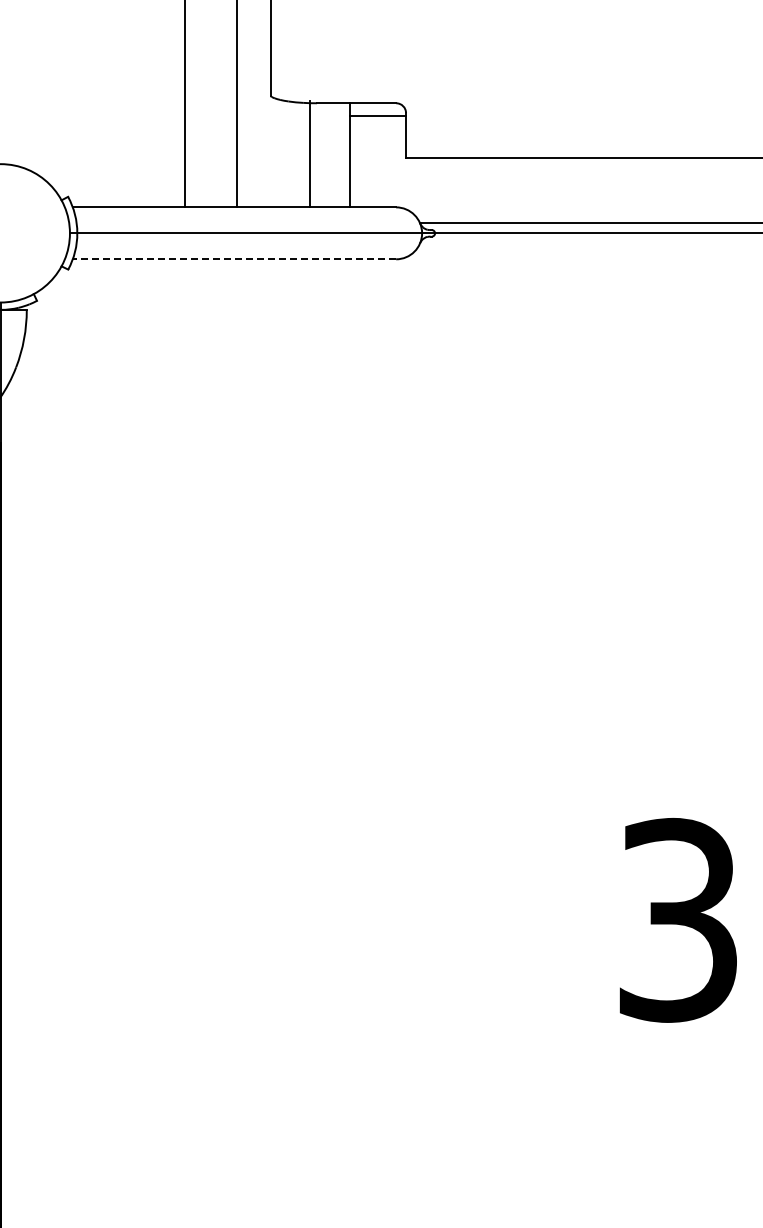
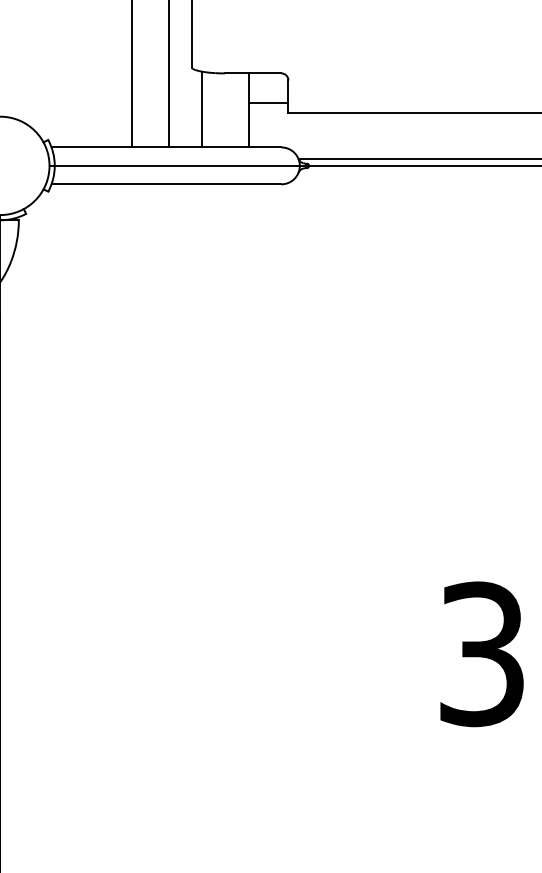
line: (377, 115) -> (268, 102), moved
line: (310, 153) -> (202, 109), moved
line: (234, 259) -> (166, 184), dashed -> solid

